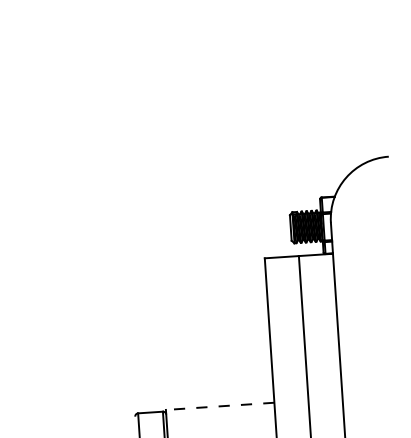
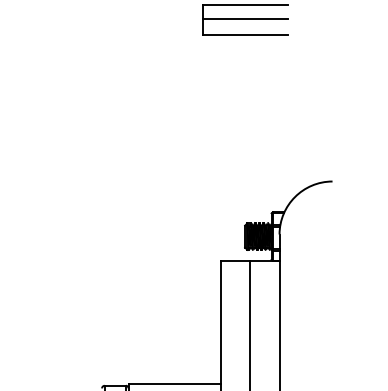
line: (219, 406) -> (174, 384), dashed -> solid

